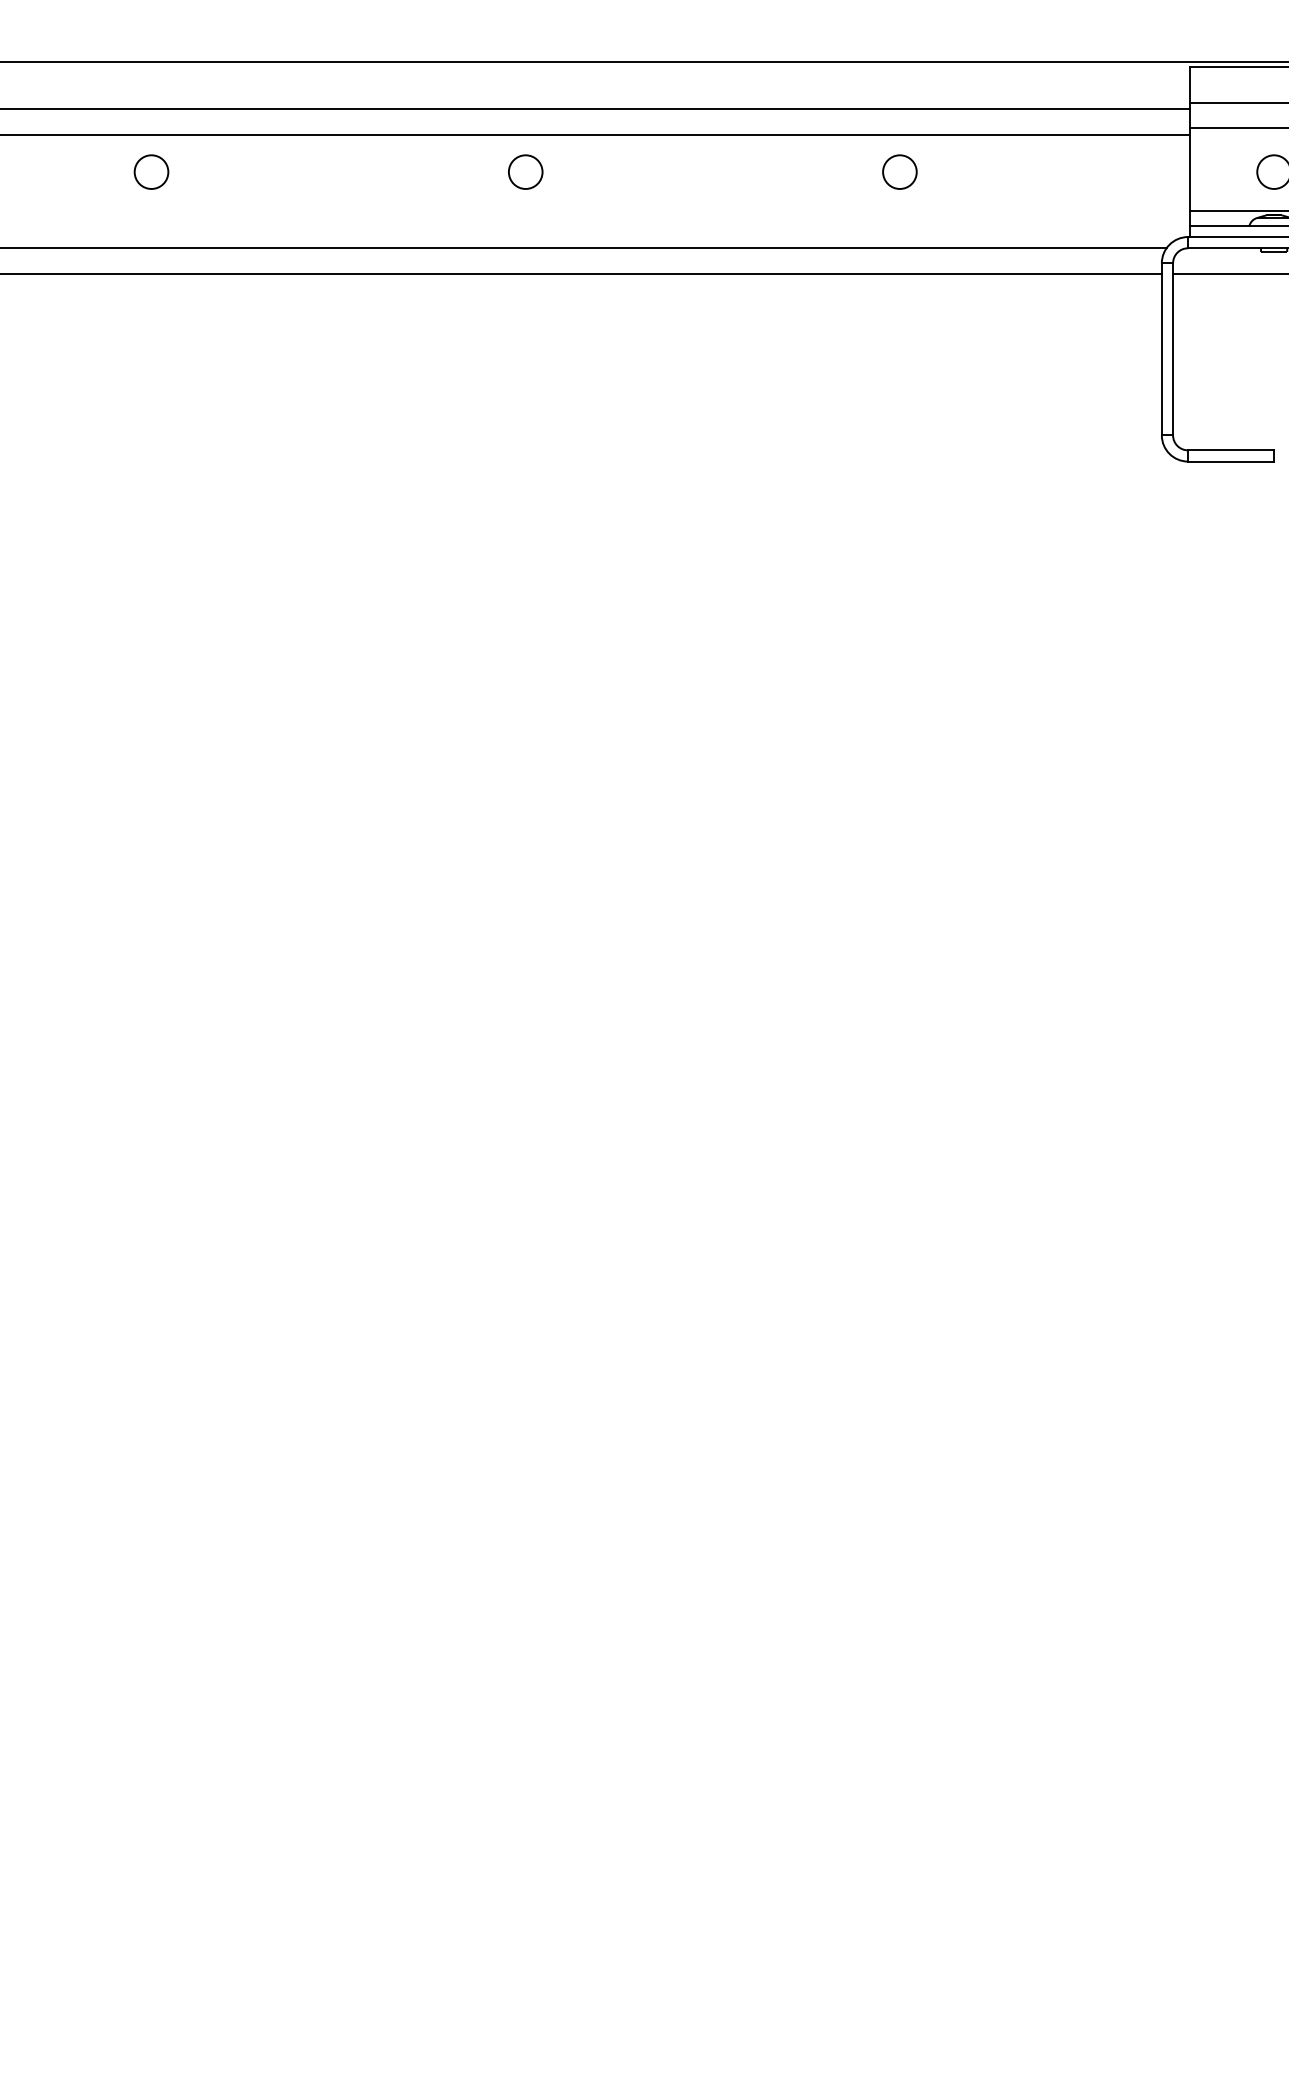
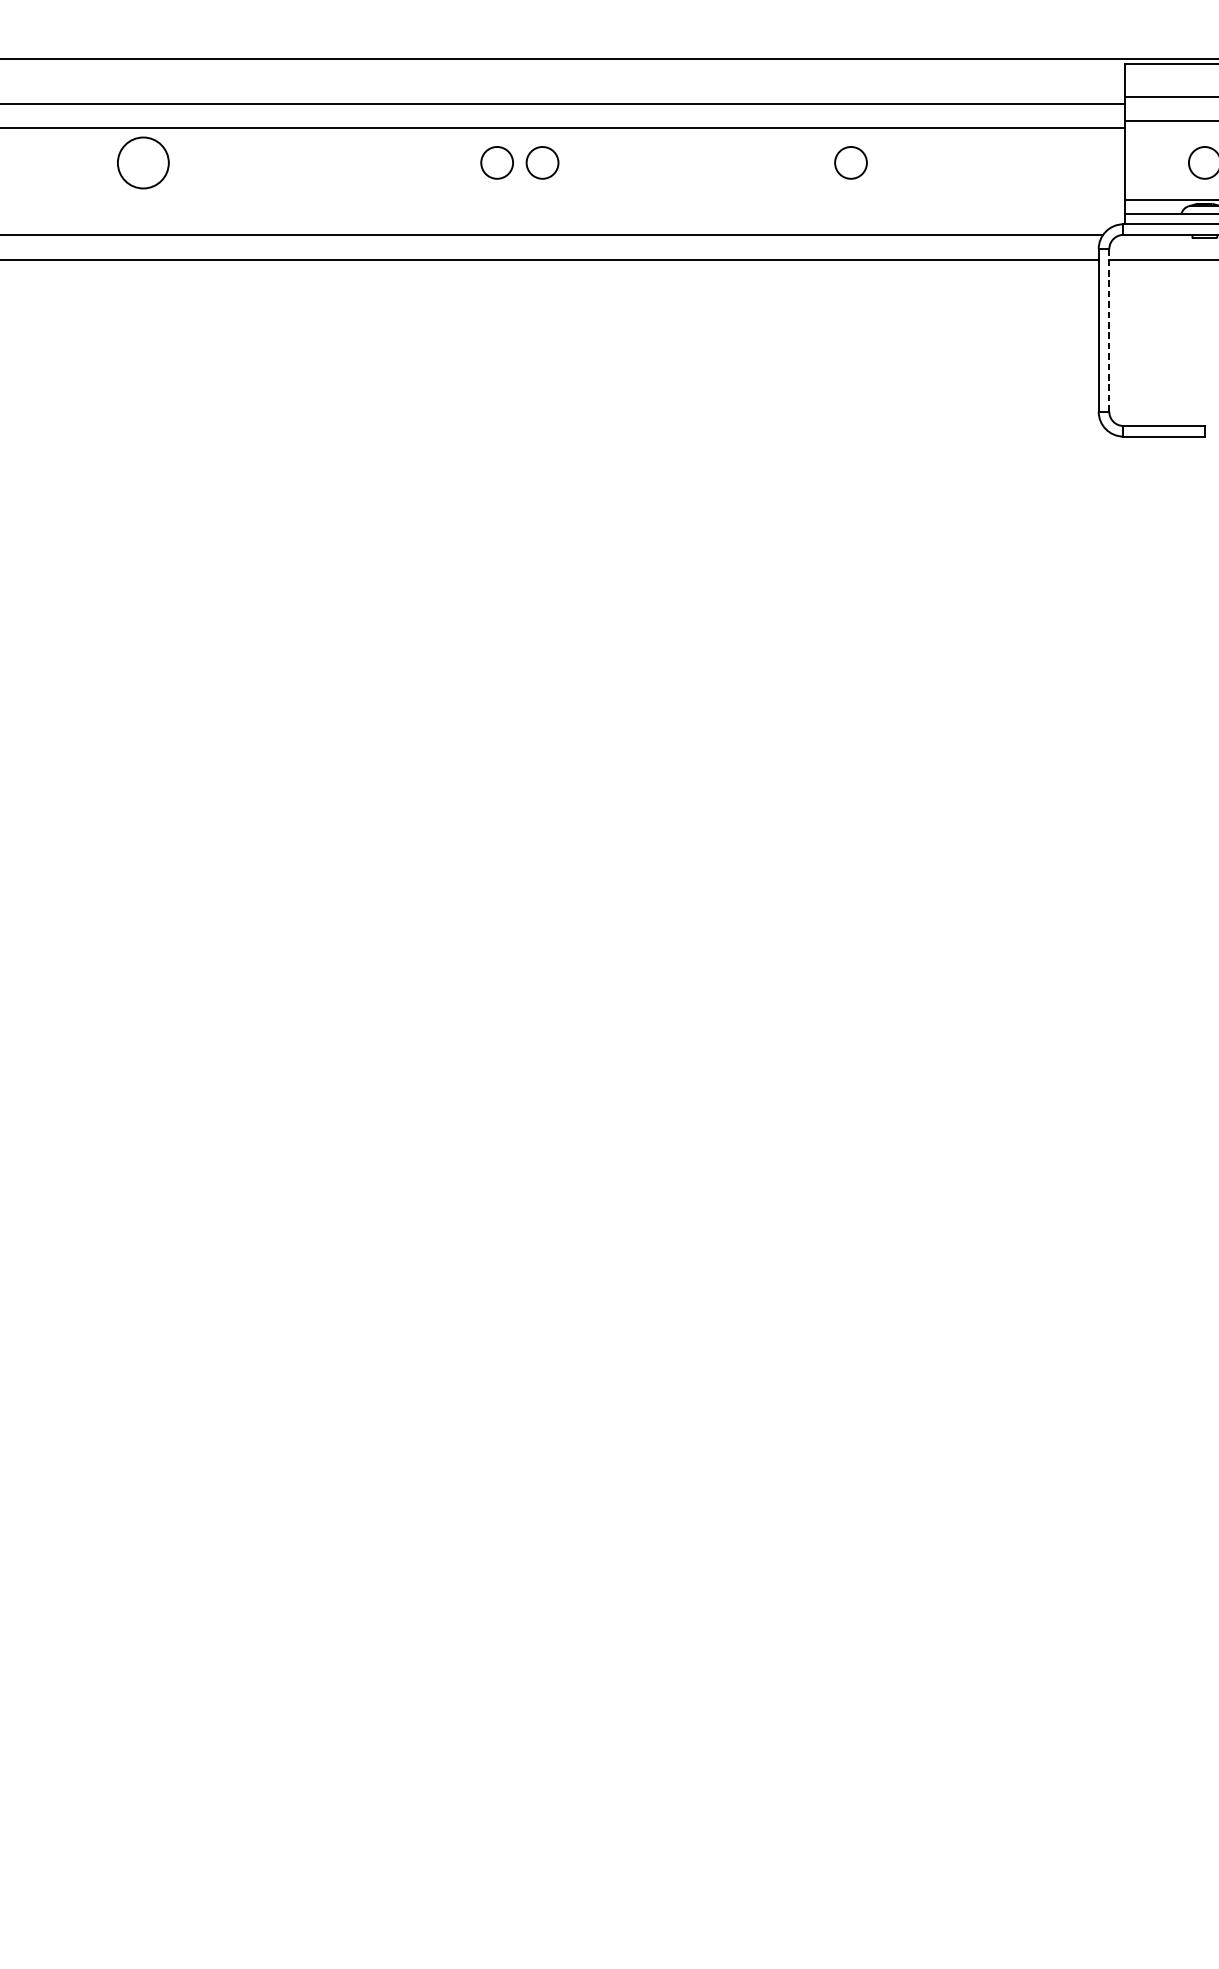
circle: (151, 171) -> (143, 162), size x1.6
circle: (573, 171) -> (542, 162), added
line: (1173, 348) -> (1109, 329), solid -> dashed

